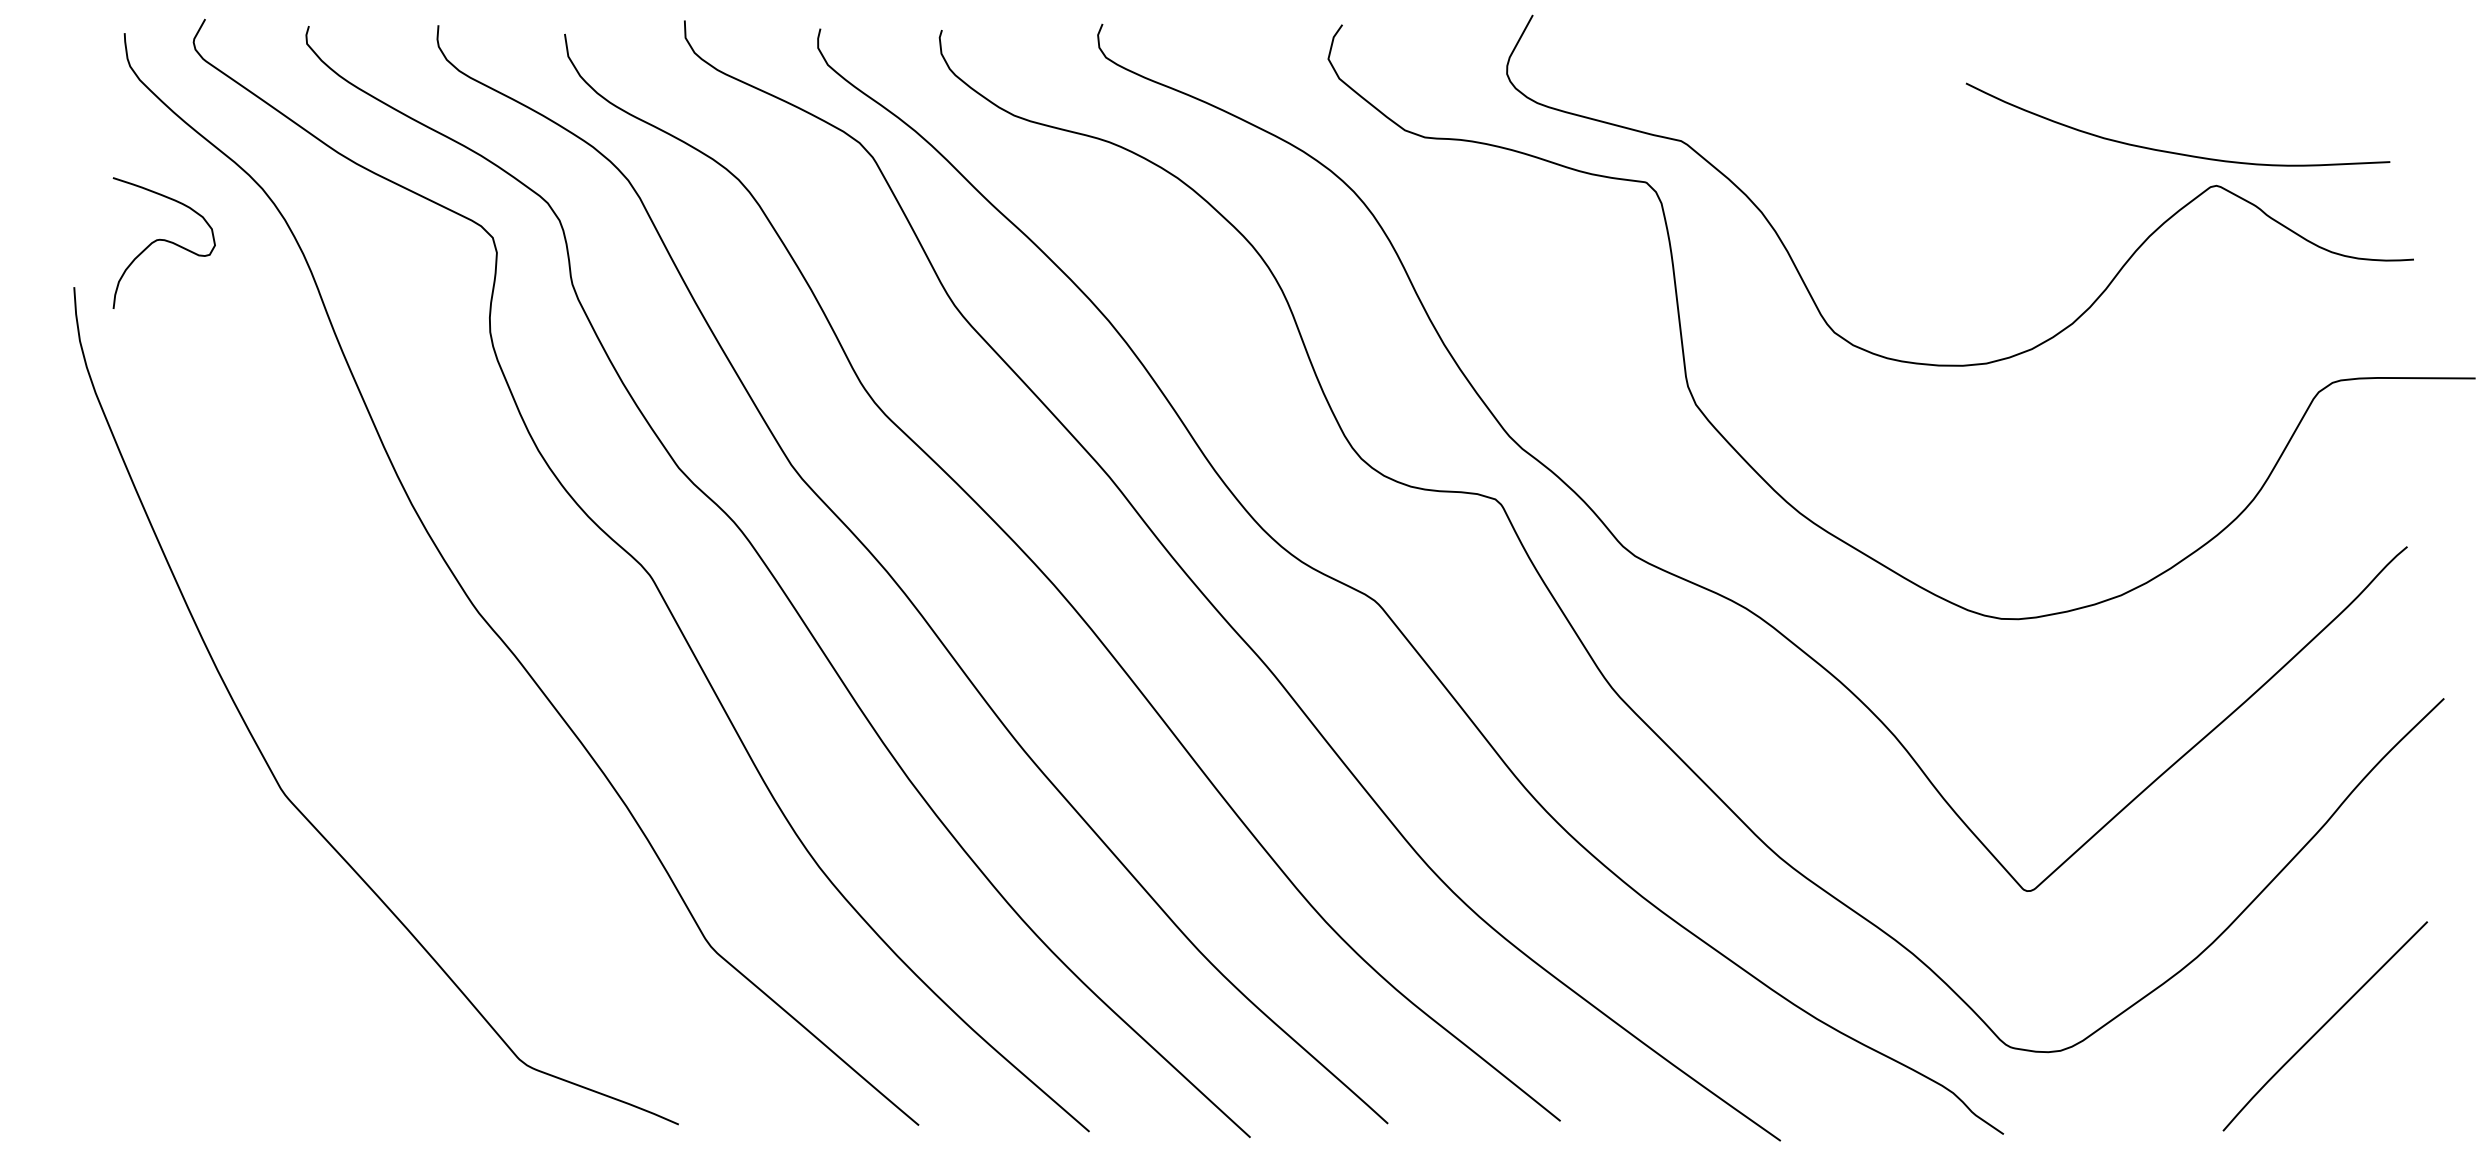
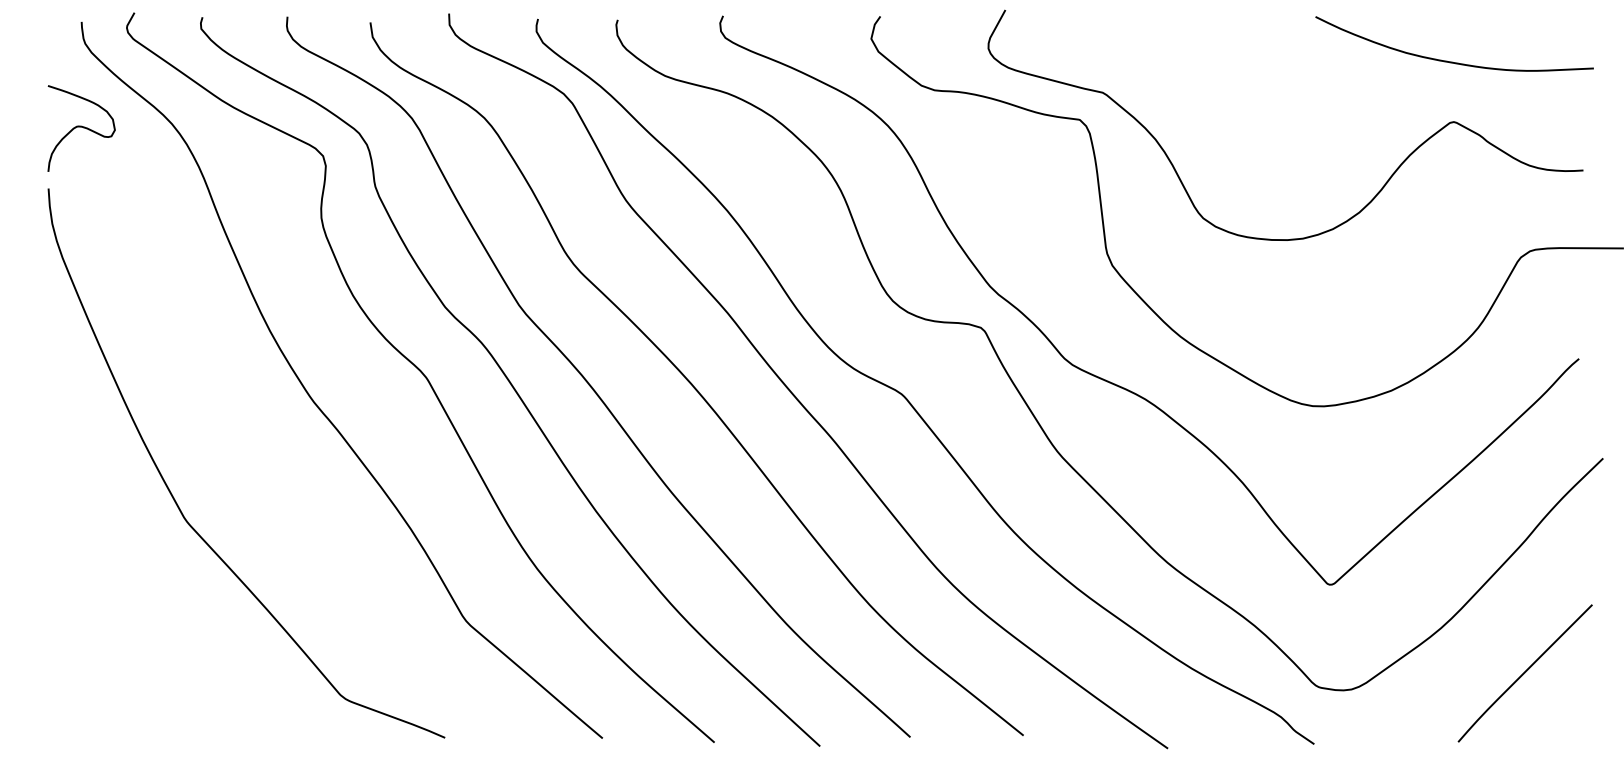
curve: (2174, 151) -> (1452, 61), moved
curve: (164, 241) -> (81, 127), moved

